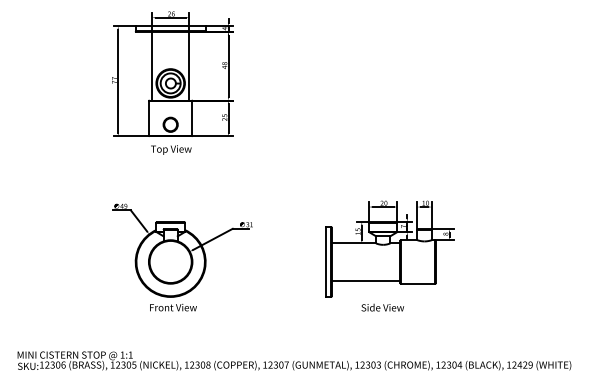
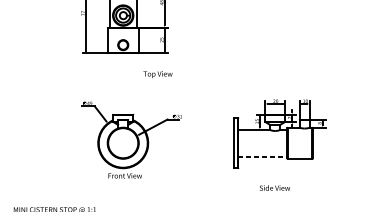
text: (171, 149) -> (158, 74), moved
line: (366, 280) -> (263, 156), solid -> dashed
text: (382, 307) -> (274, 187), moved

